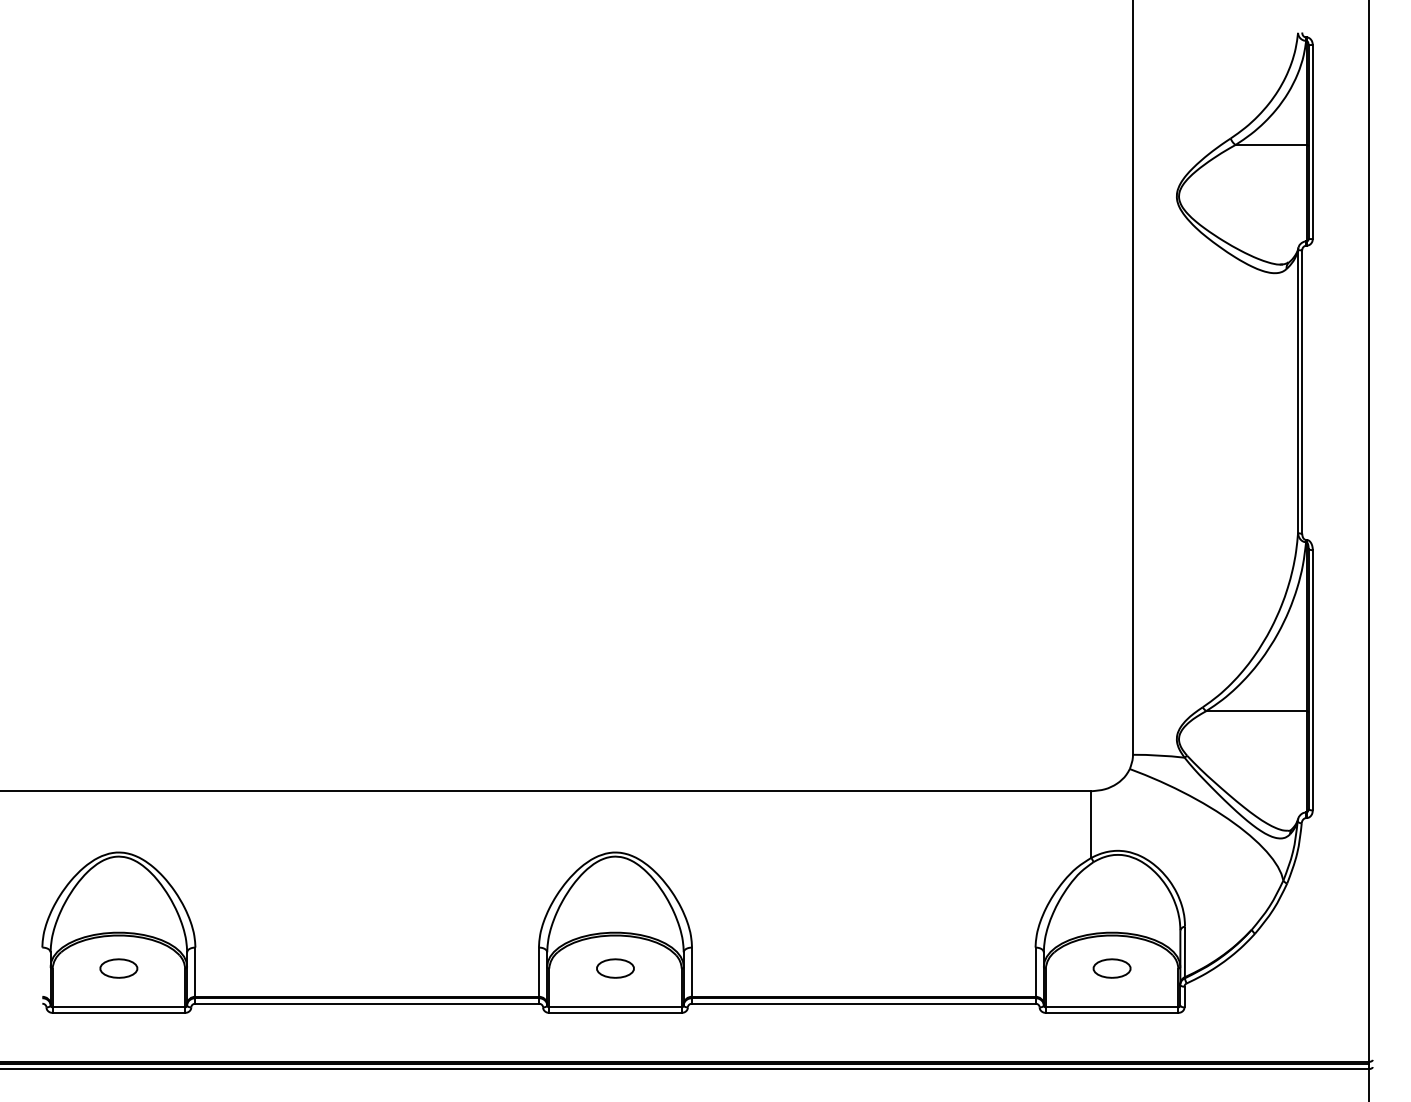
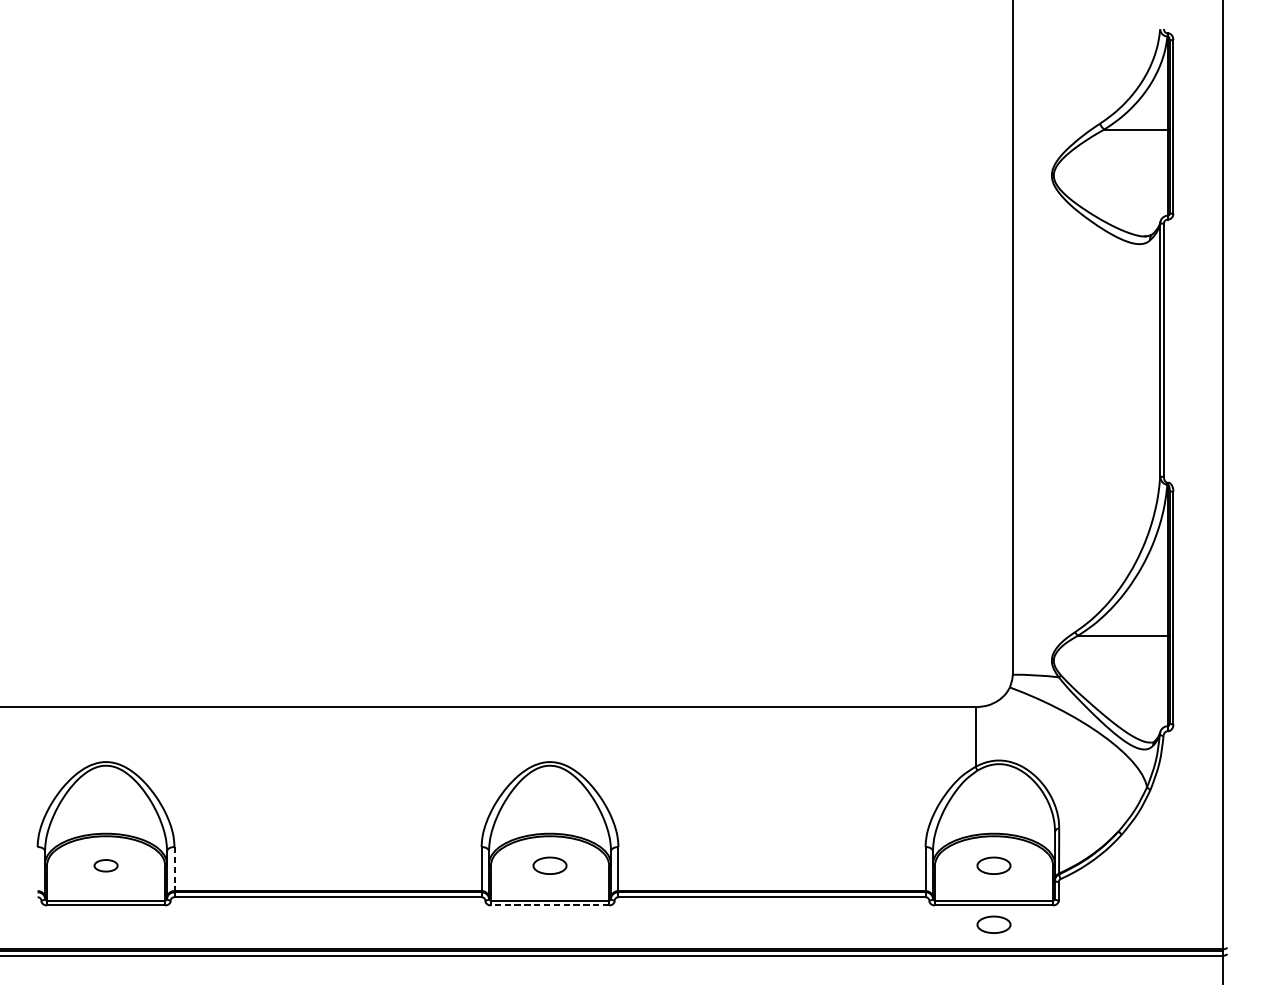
part: (118, 968) -> (105, 865), size x0.7
line: (195, 972) -> (174, 869), solid -> dashed
line: (614, 1012) -> (549, 905), solid -> dashed
part: (1111, 1034) -> (993, 924), added

